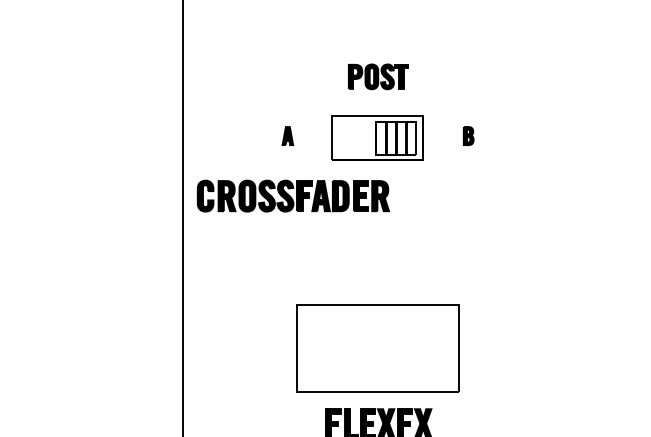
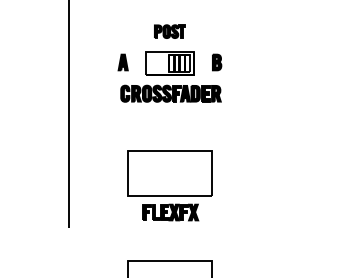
part: (286, 136) -> (122, 62), size x1.67
part: (469, 136) -> (217, 62), size x1.67
part: (292, 195) -> (170, 93), moved

